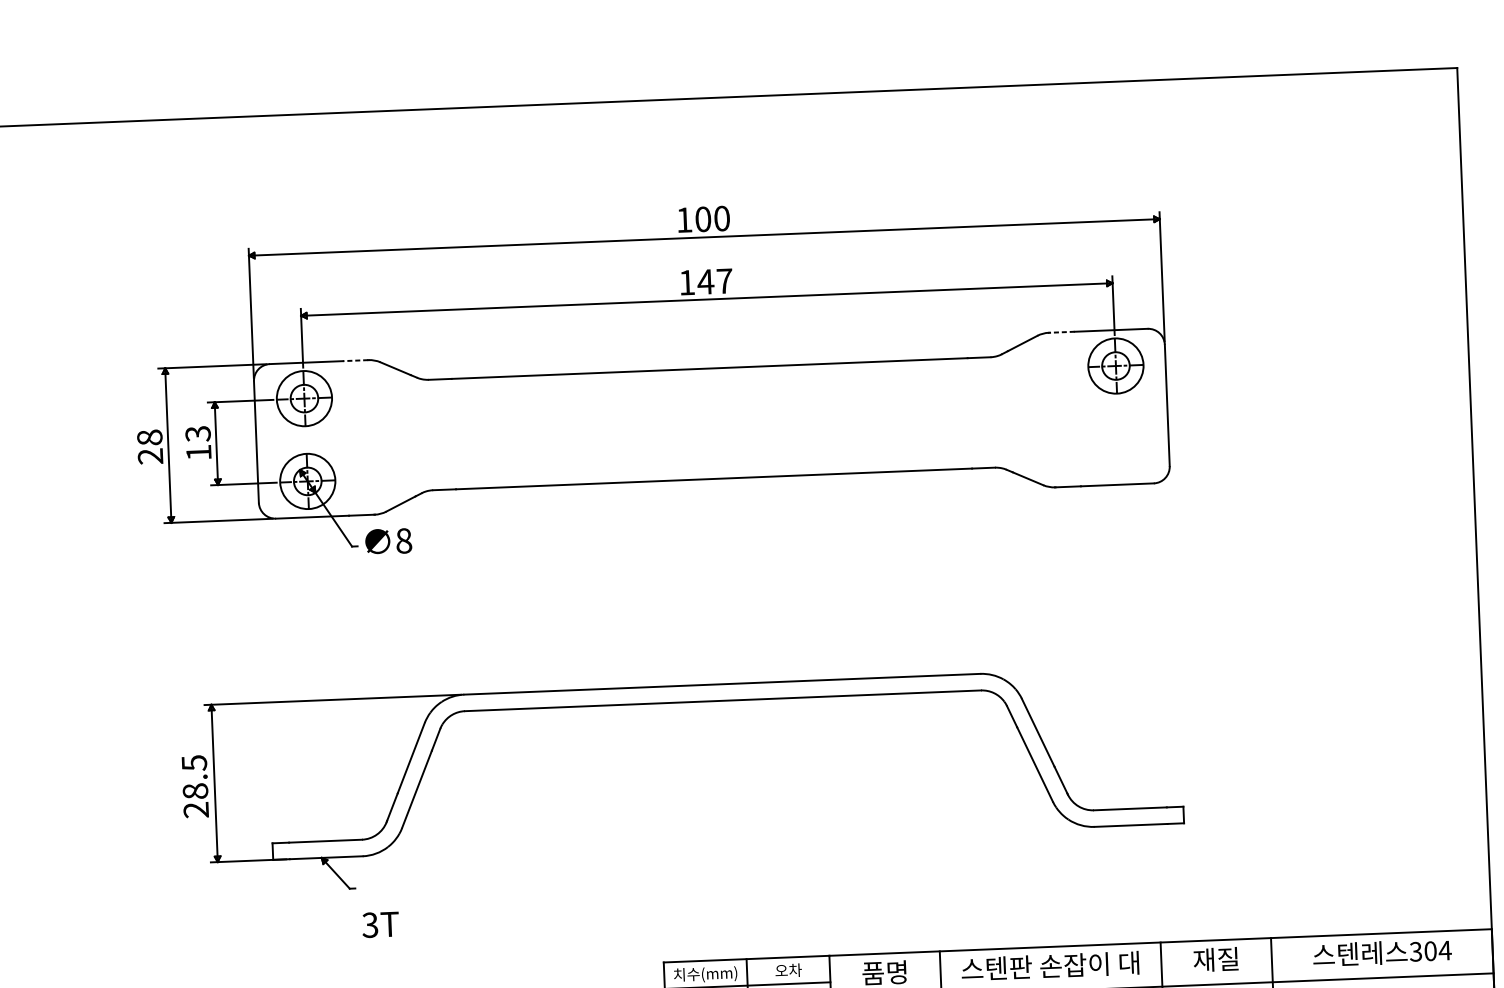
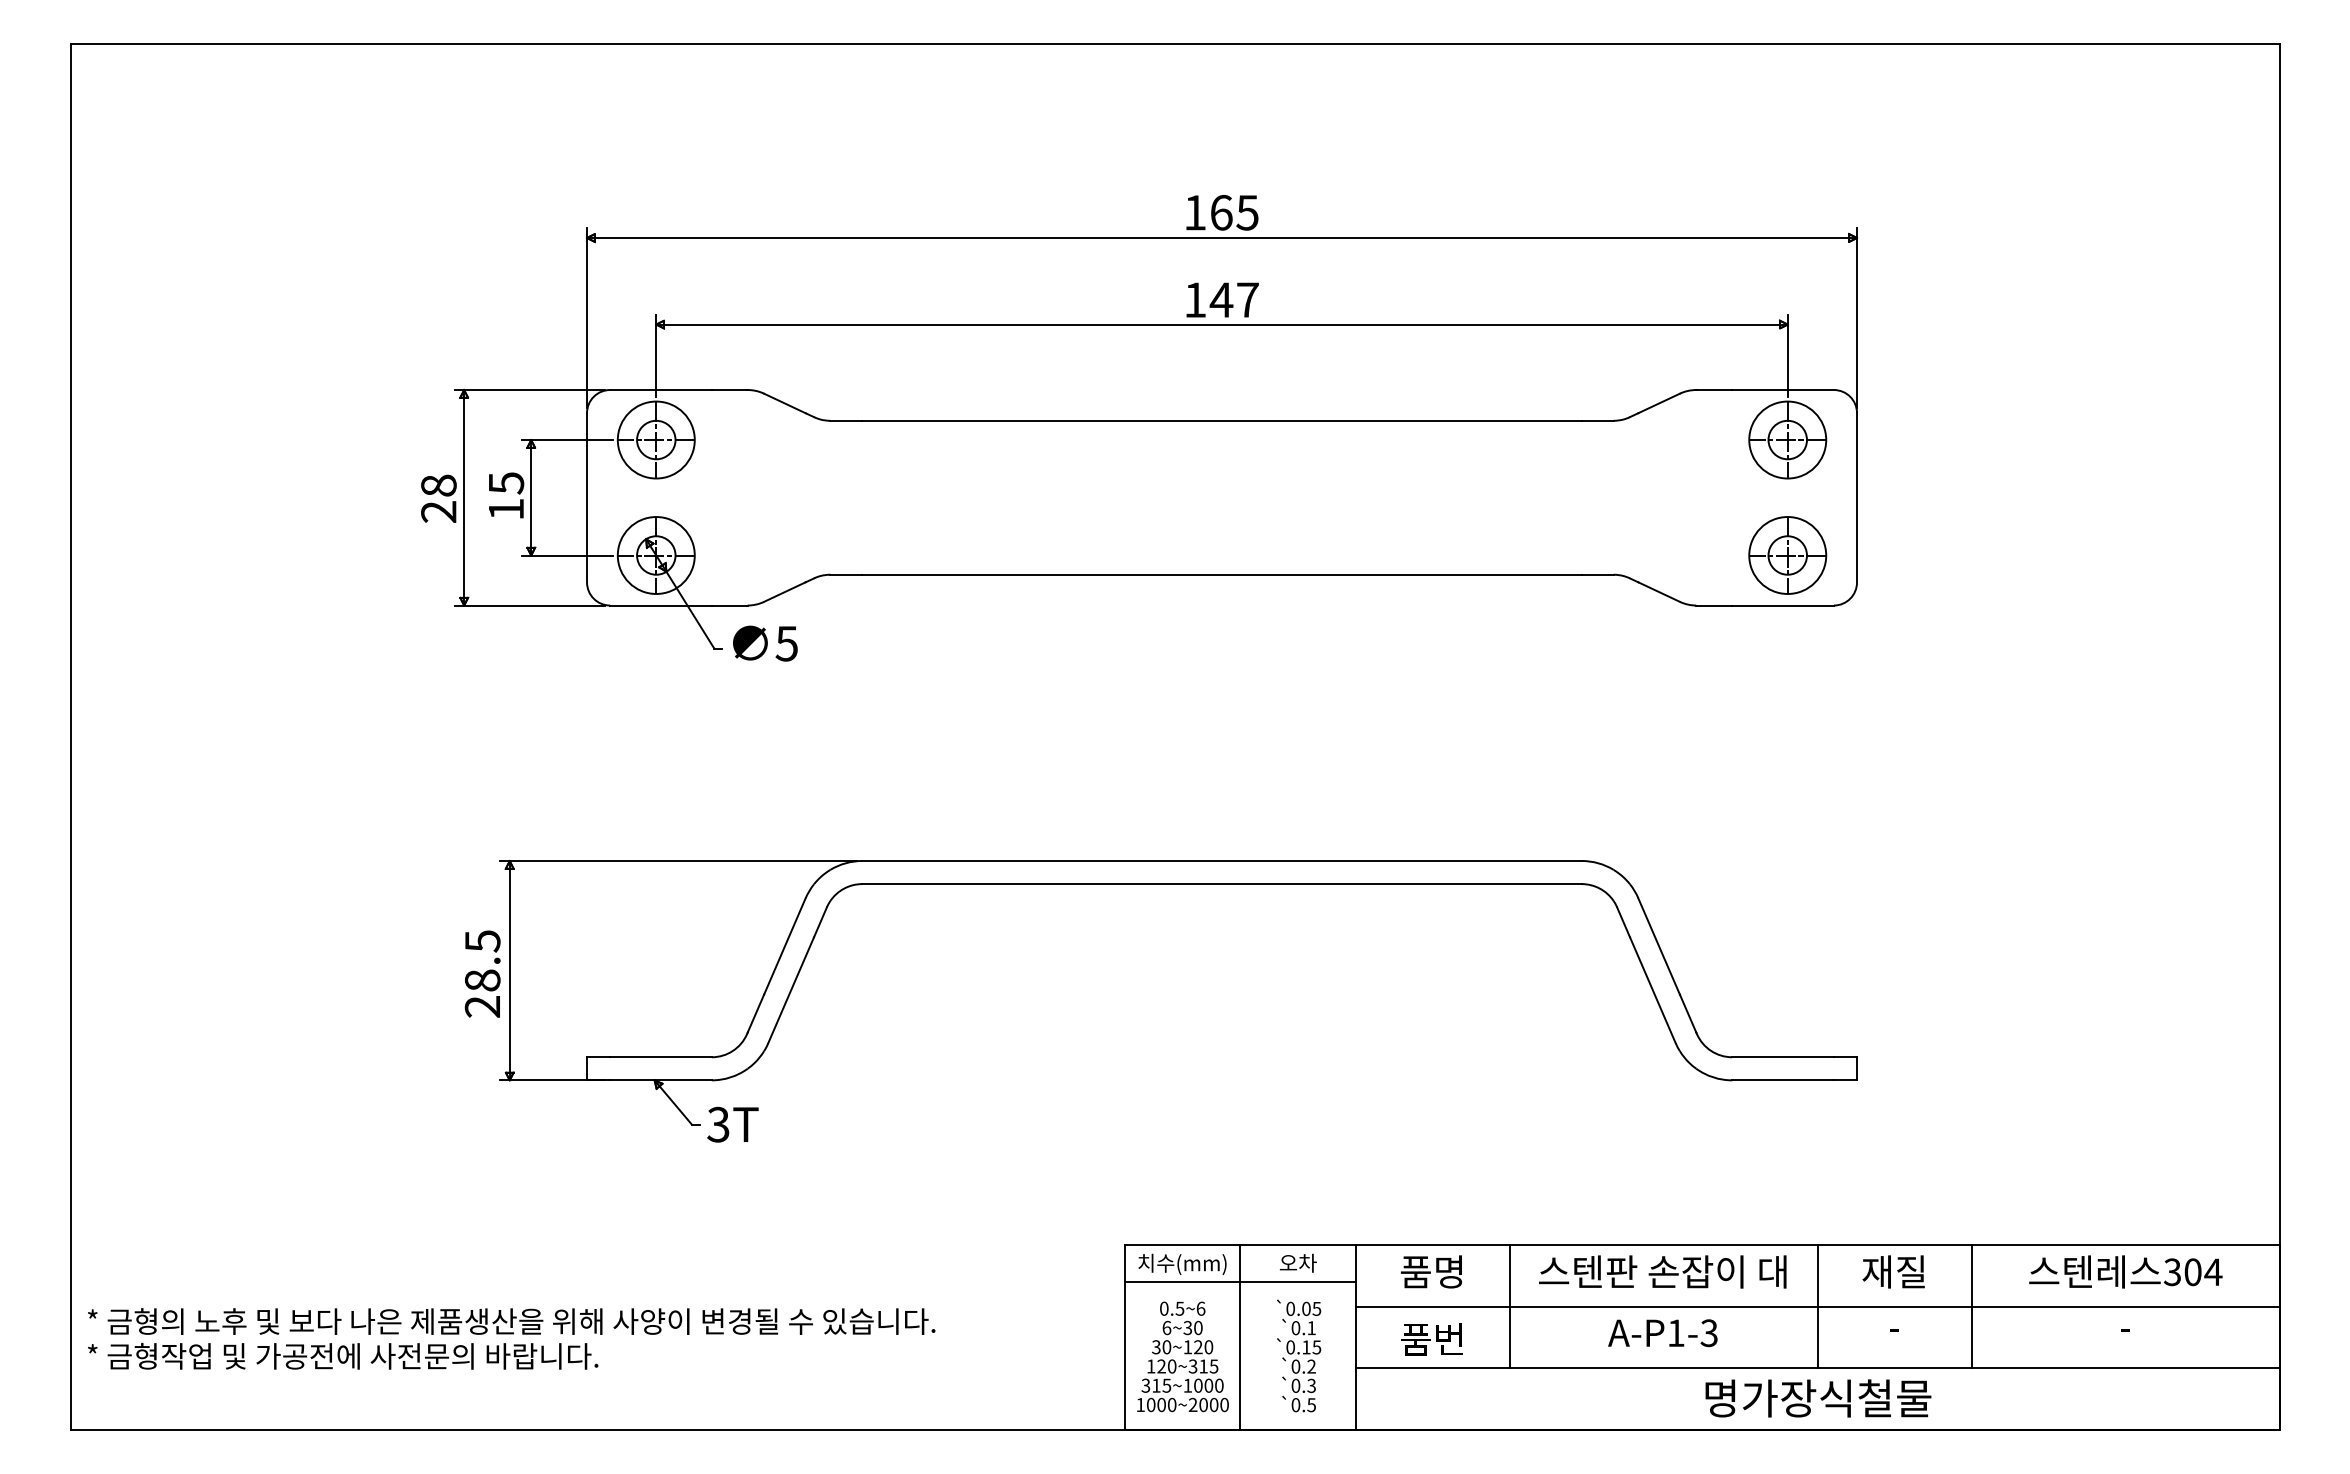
text: (712, 218) -> (1234, 212), 100 -> 165
line: (1061, 332) -> (1714, 390), dashed -> solid
line: (355, 360) -> (729, 390), dashed -> solid
text: (198, 434) -> (506, 483), 13 -> 15
part: (1119, 448) -> (1787, 555), added
text: (403, 540) -> (786, 643), 8 -> 5
text: (380, 924) -> (732, 1124), moved

